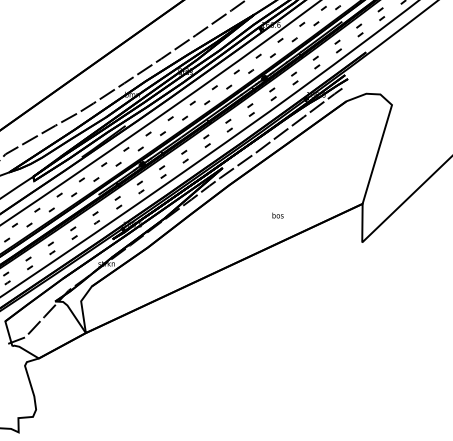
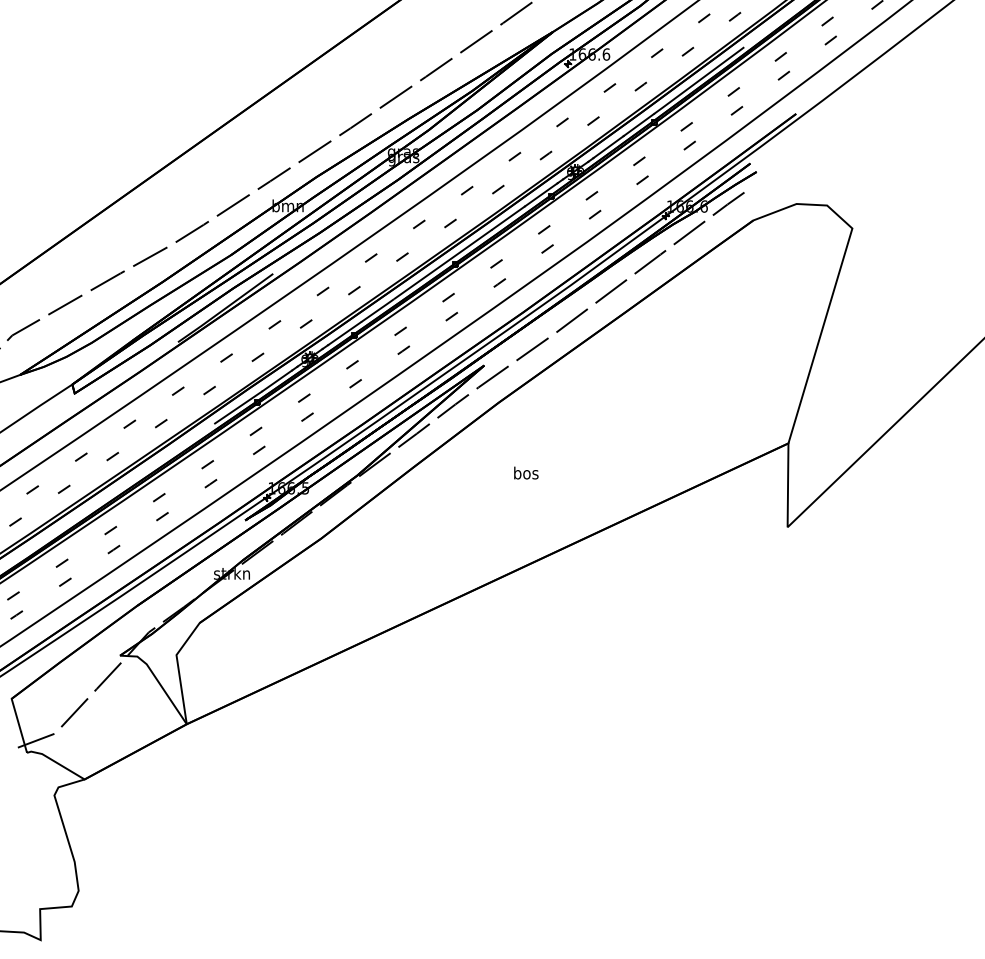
text: (277, 215) -> (525, 472), moved

